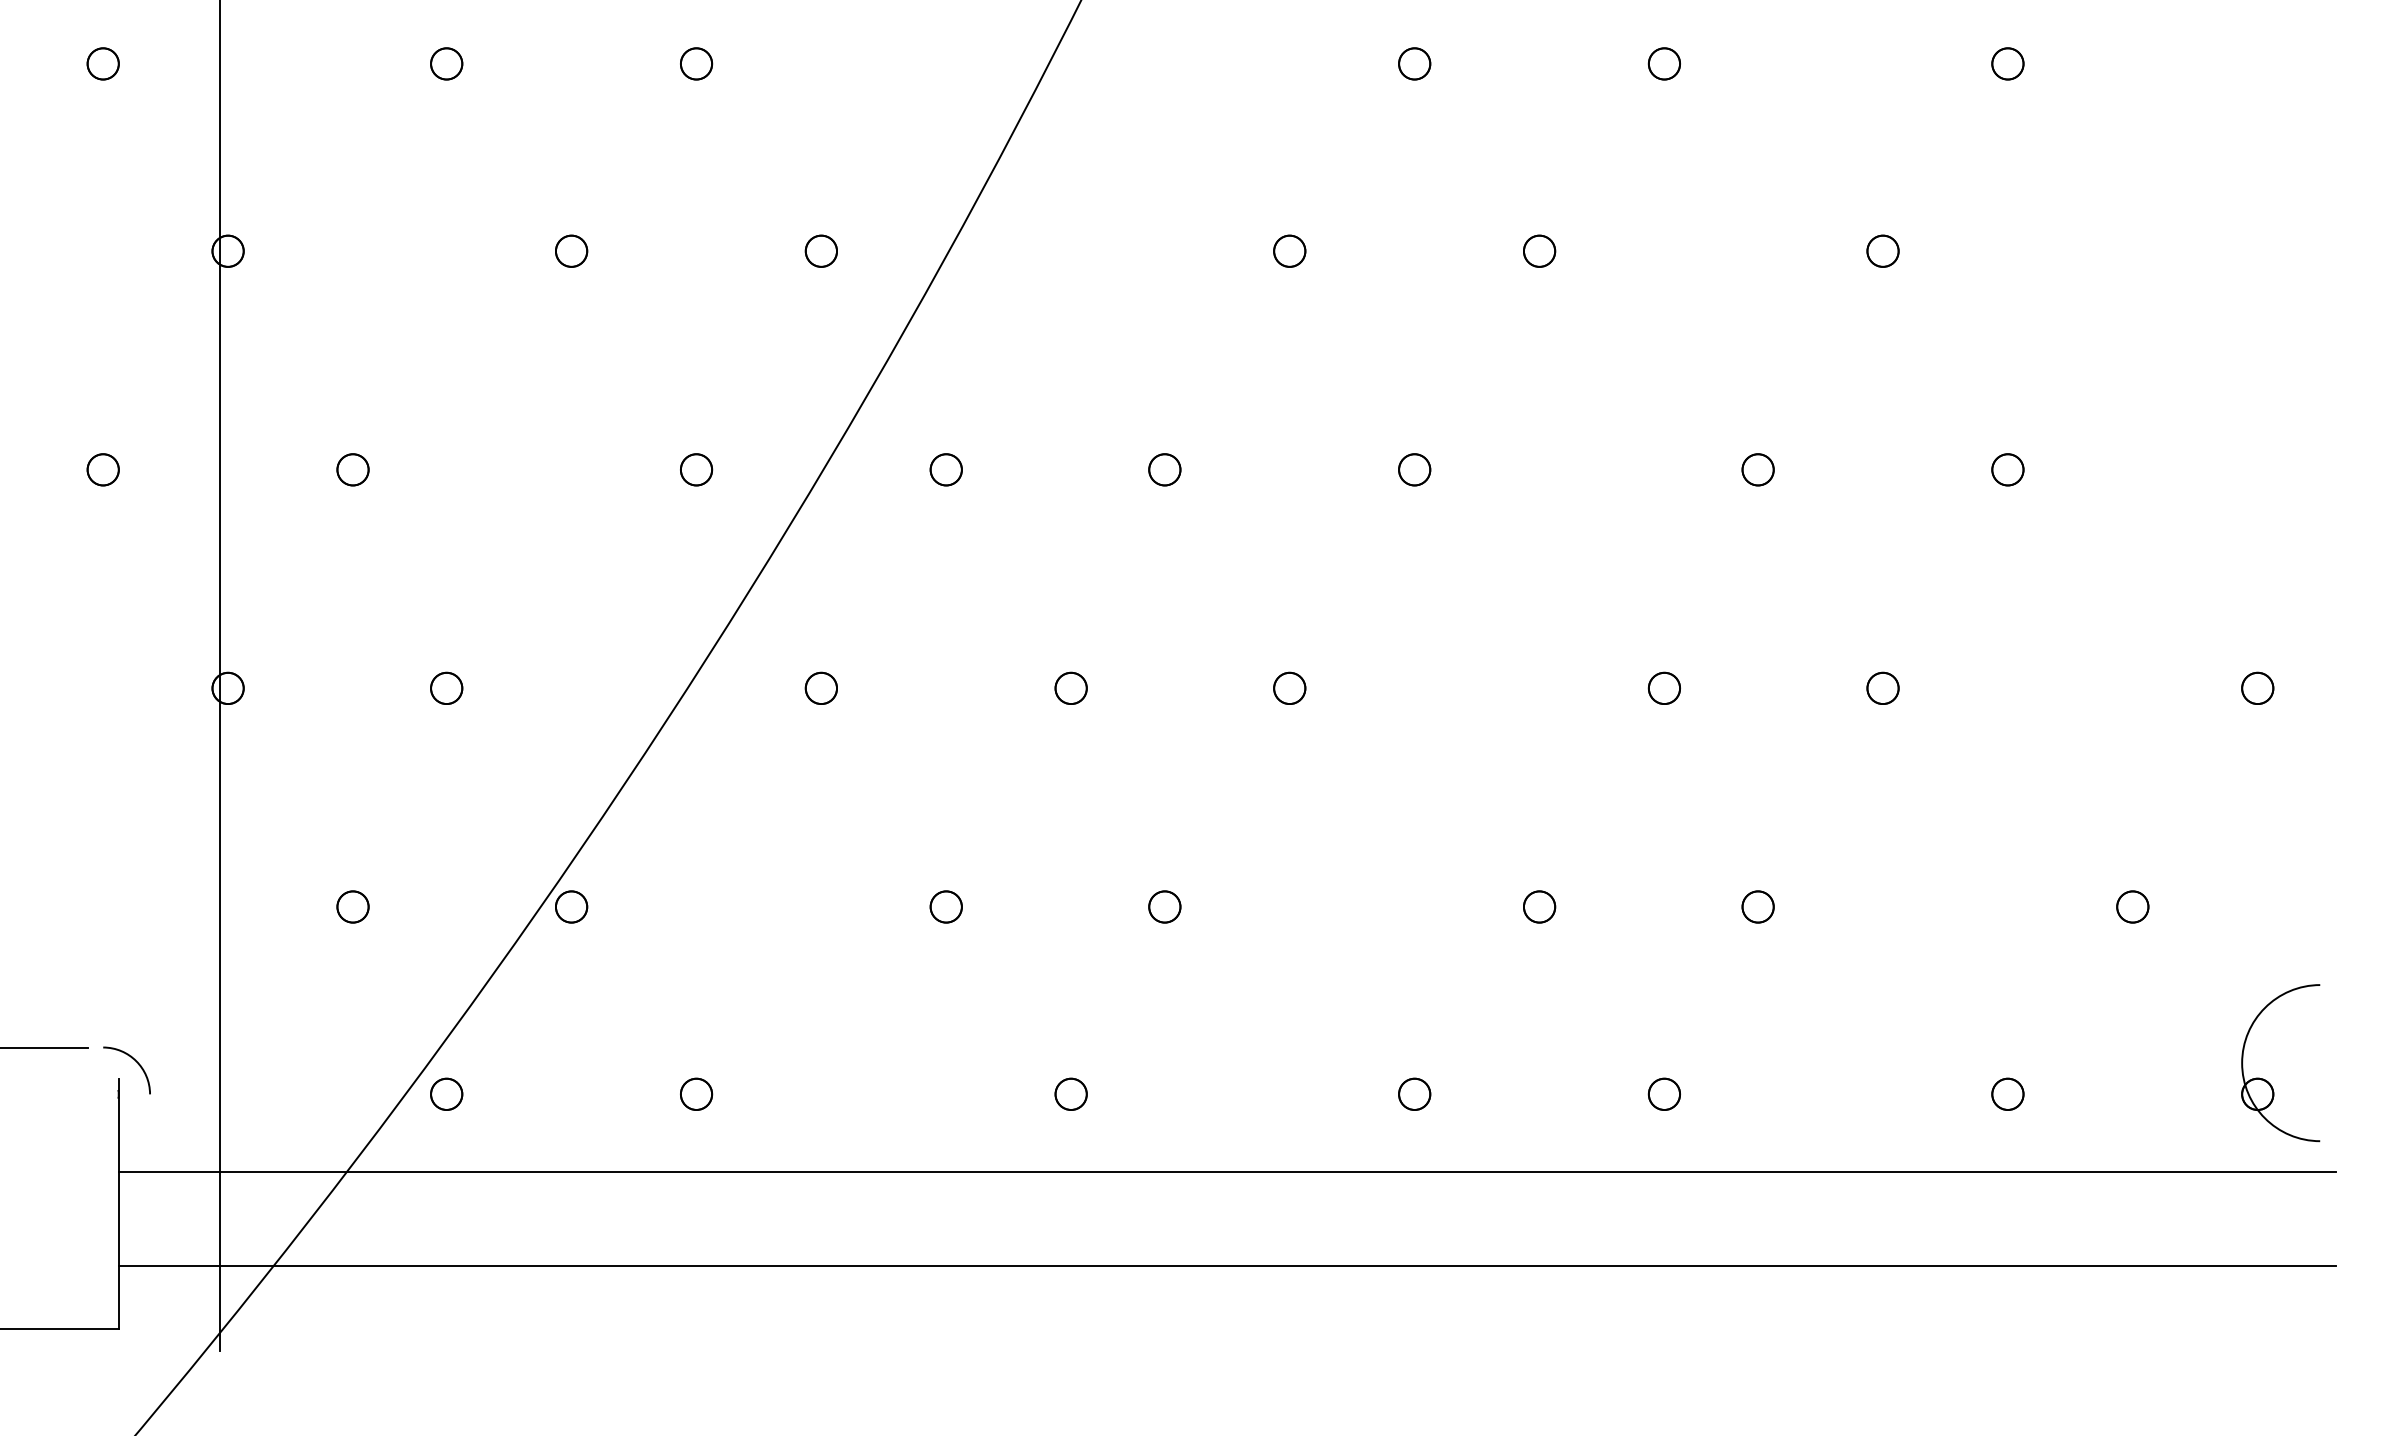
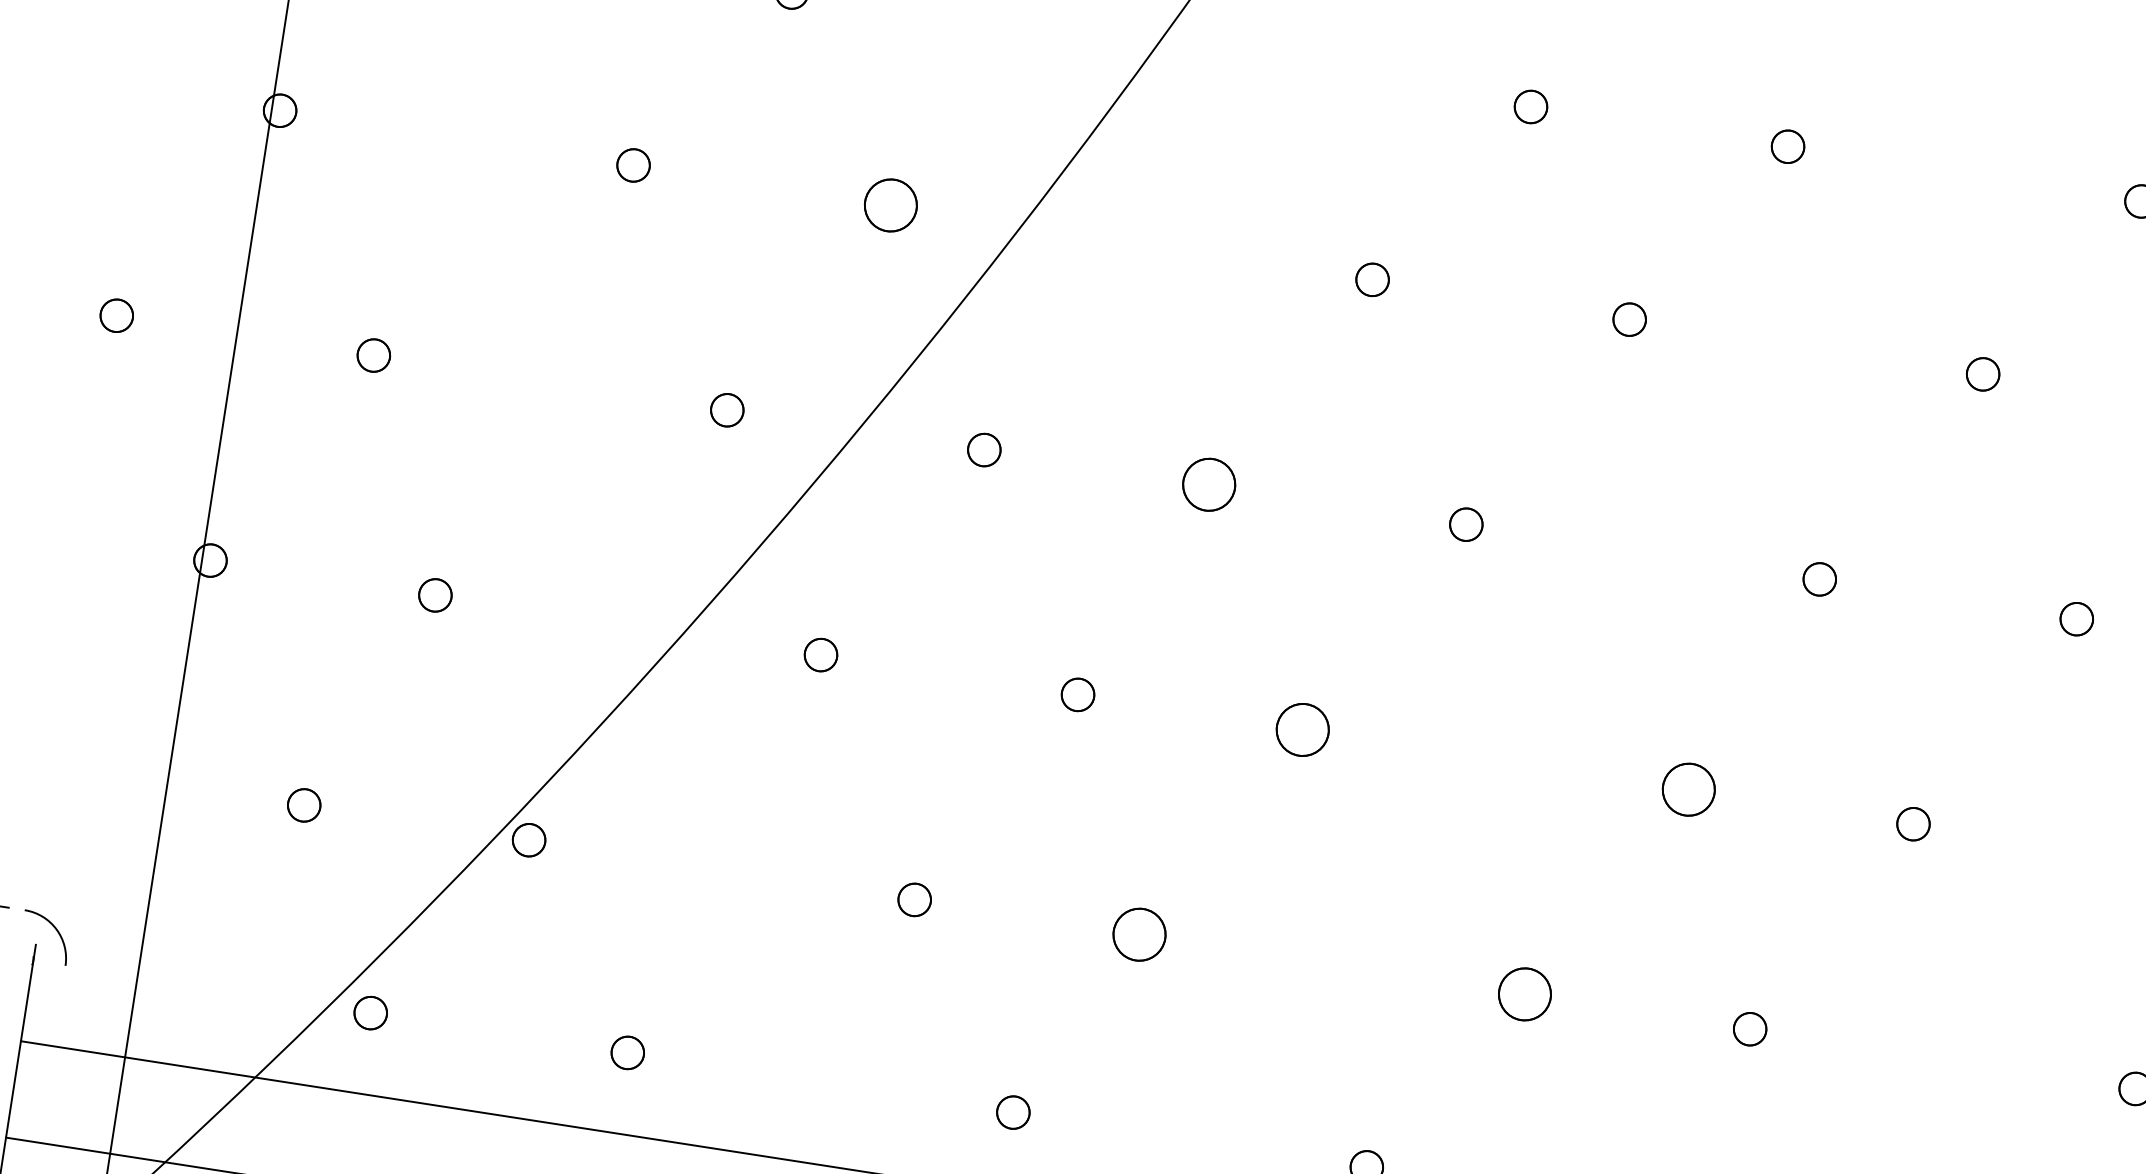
part: (820, 250) -> (889, 204), size x1.6
part: (1164, 469) -> (1208, 484), size x1.6
part: (1289, 687) -> (1302, 728), size x1.6
part: (1663, 687) -> (1687, 788), size x1.6
part: (1164, 906) -> (1139, 934), size x1.6
part: (1539, 906) -> (1525, 993), size x1.6

